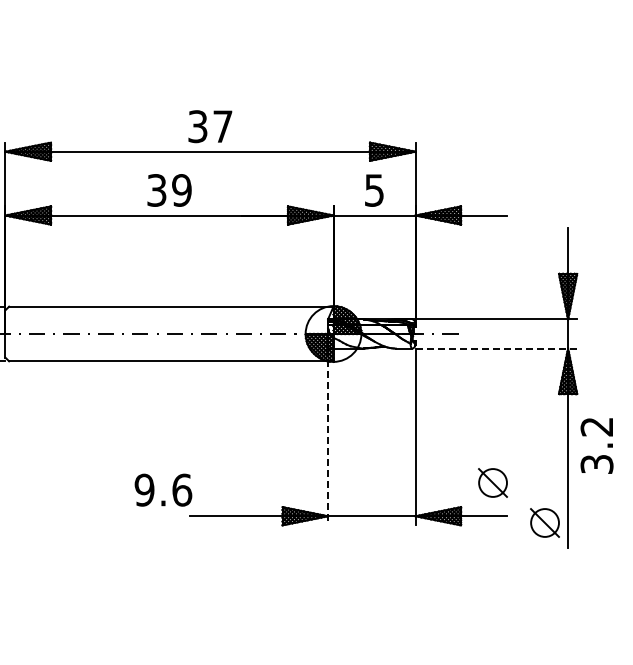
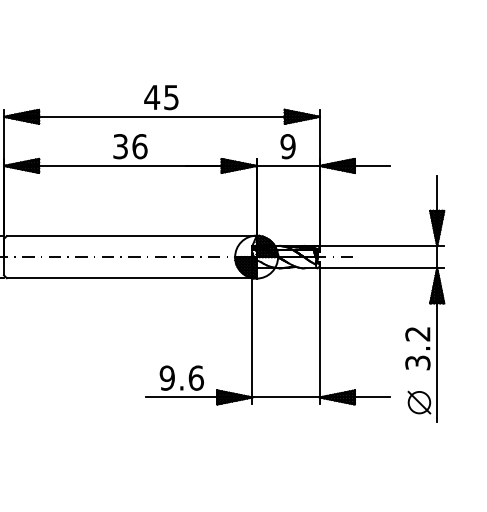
text: (209, 126) -> (161, 97), 37 -> 45
text: (181, 190) -> (139, 146), 39 -> 36
text: (374, 190) -> (288, 146), 5 -> 9
line: (496, 348) -> (382, 268), dashed -> solid
line: (328, 437) -> (252, 336), dashed -> solid
text: (596, 445) -> (417, 348), moved
part: (492, 482) -> (379, 371), removed
text: (163, 489) -> (181, 377), moved

